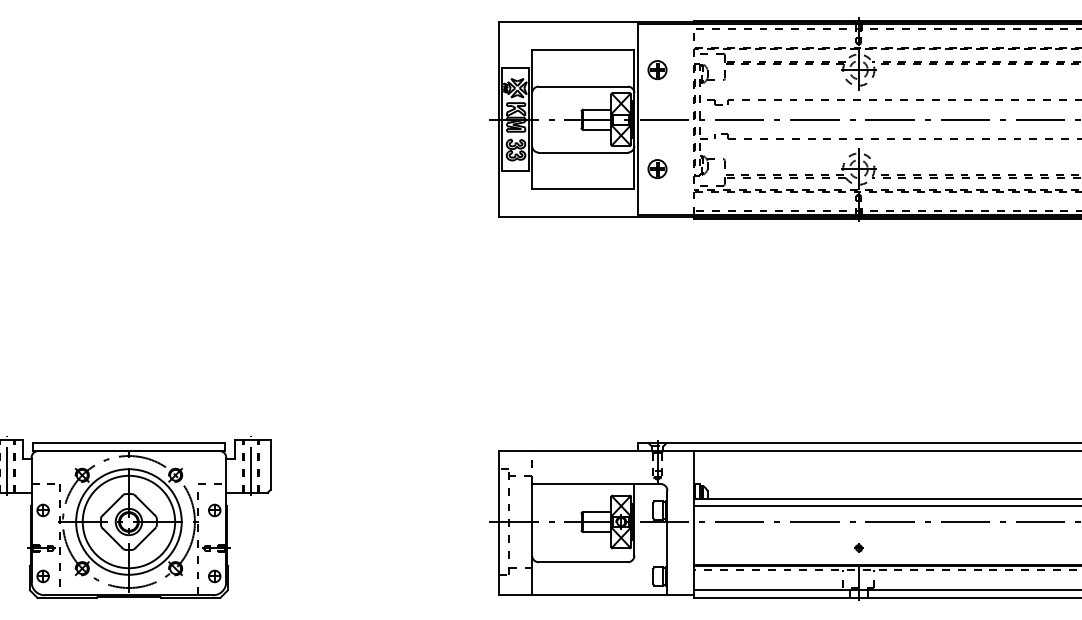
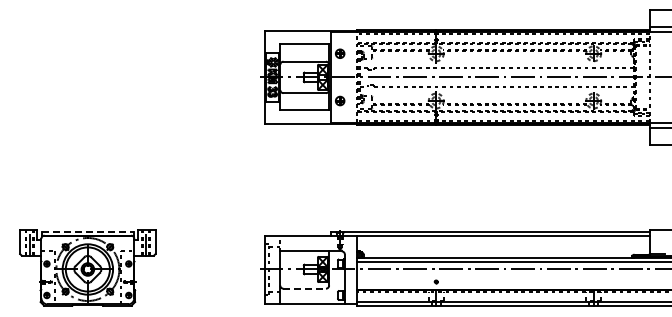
line: (128, 442) -> (87, 231), solid -> dashed
line: (584, 561) -> (305, 288), solid -> dashed

